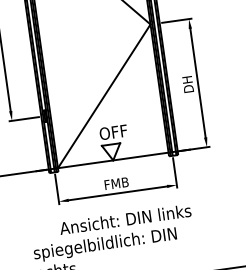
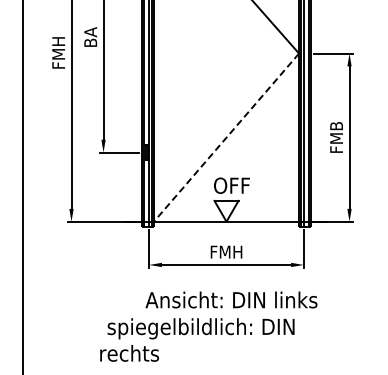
text: (188, 84) -> (336, 137), DH -> FMB
line: (104, 96) -> (226, 138), solid -> dashed
text: (116, 183) -> (226, 251), FMB -> FMH

